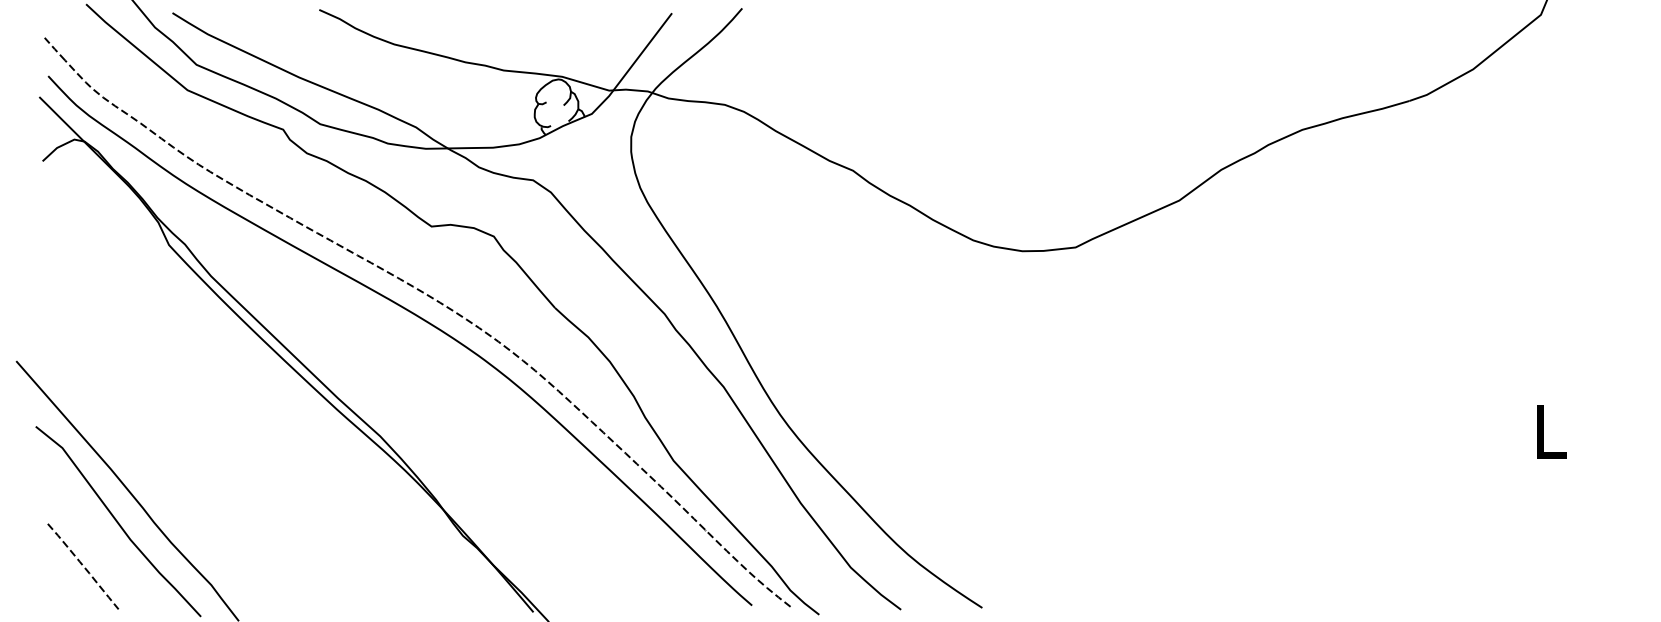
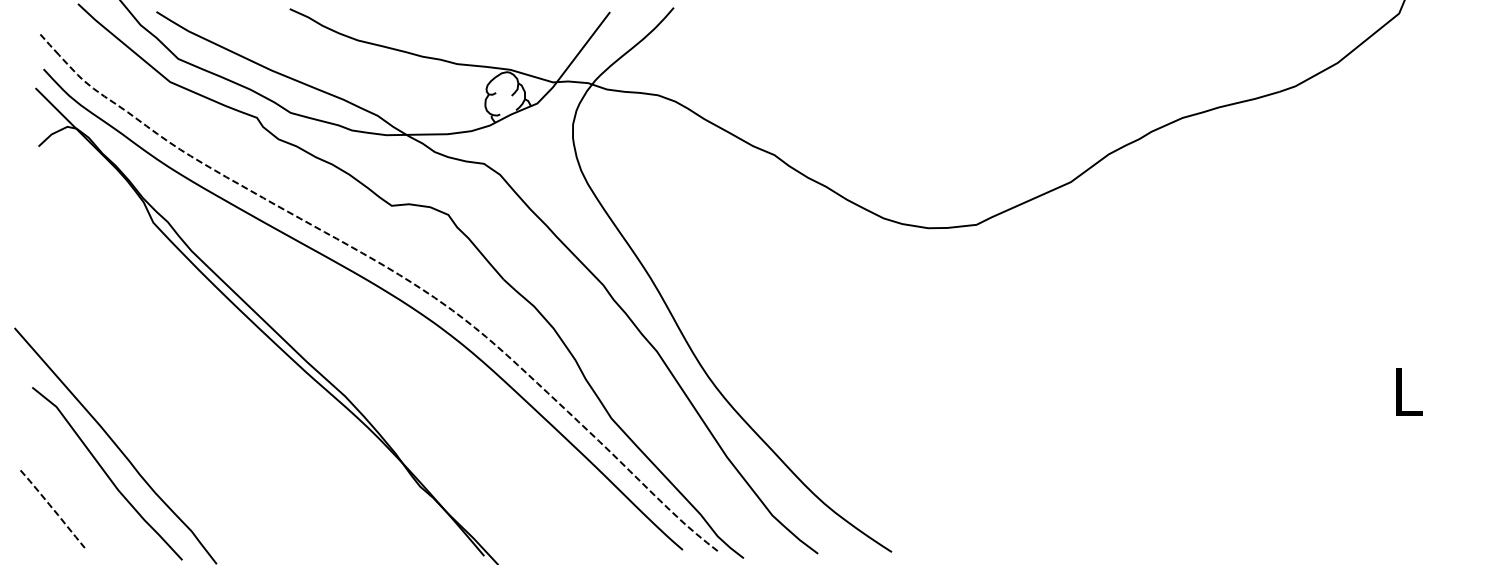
curve: (82, 565) -> (52, 508), moved

